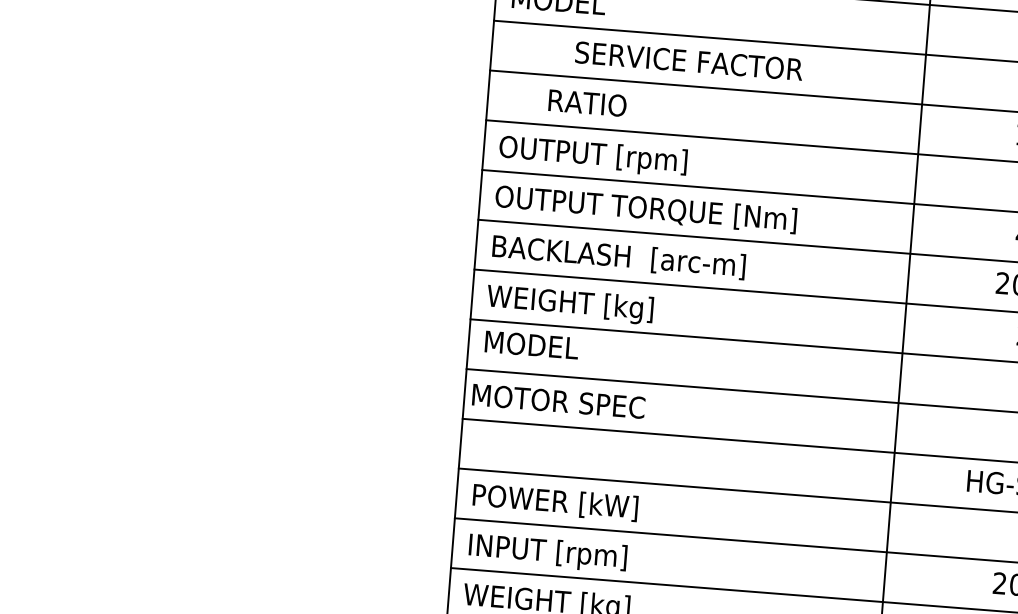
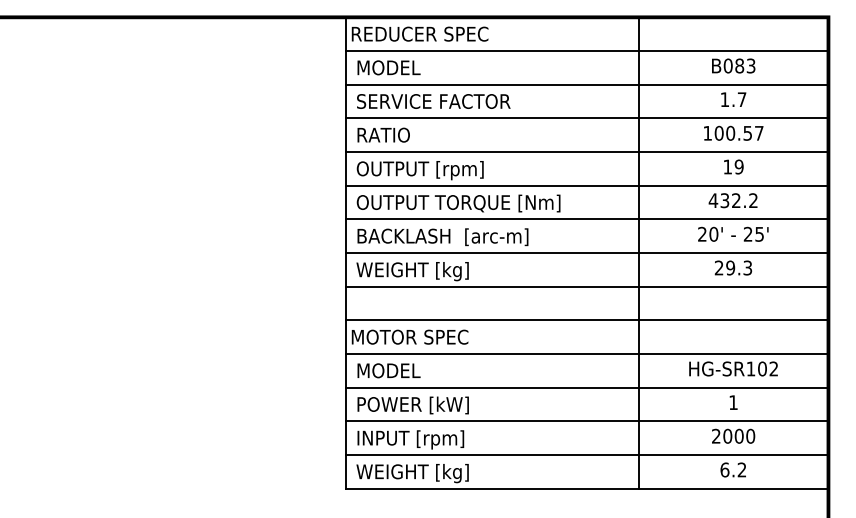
text: (688, 61) -> (433, 101), moved
text: (587, 102) -> (383, 134), moved
text: (531, 344) -> (388, 370), moved

